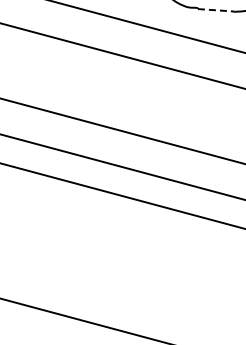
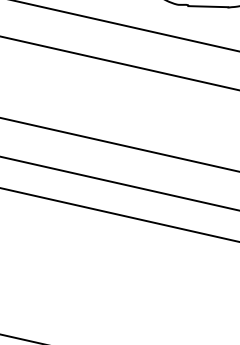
line: (216, 10) -> (208, 6), dashed -> solid

